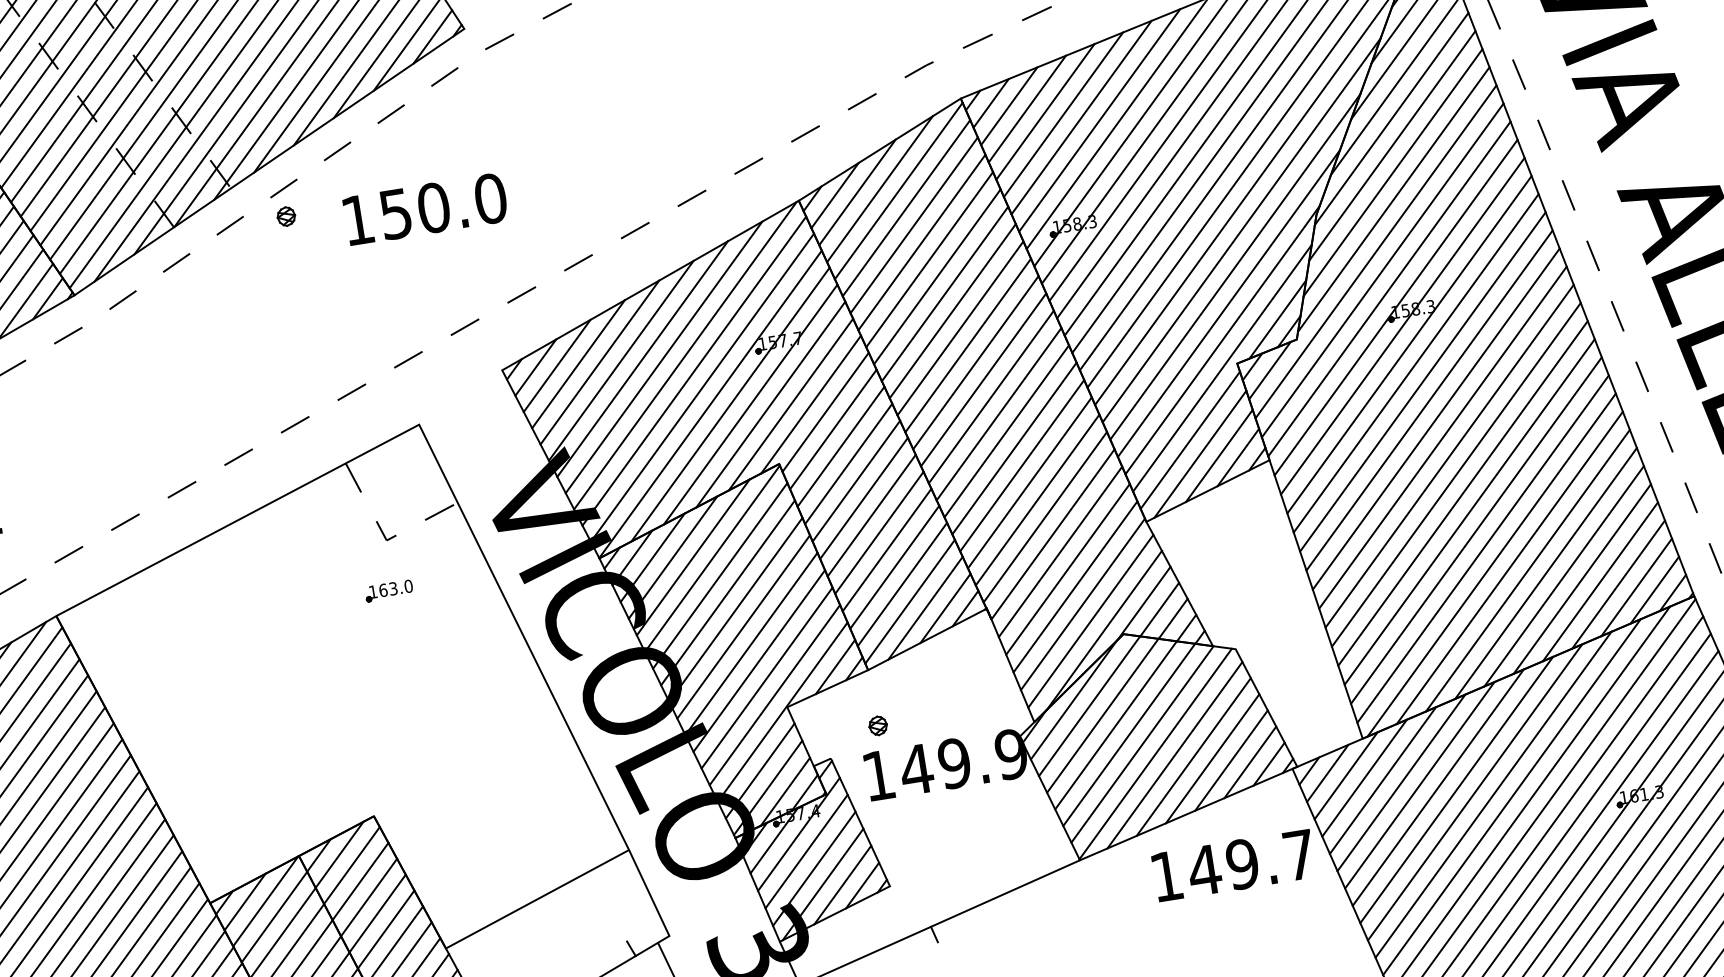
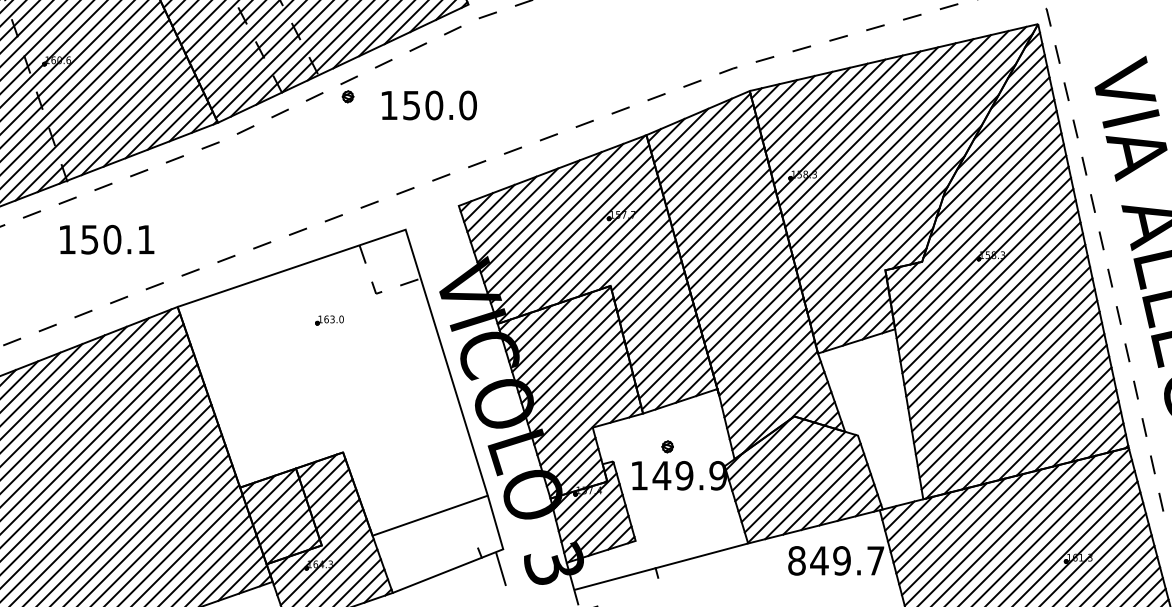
part: (388, 591) -> (329, 320), moved
part: (877, 725) -> (667, 446), moved
text: (1165, 875) -> (796, 560), 149.7 -> 849.7

